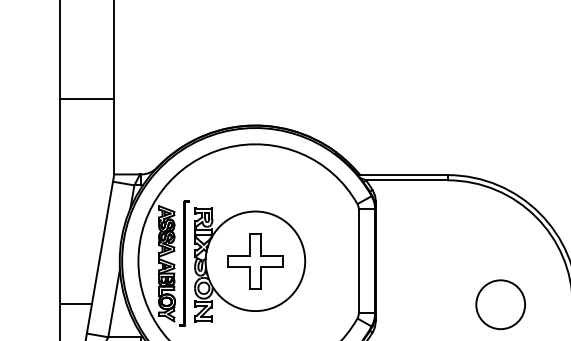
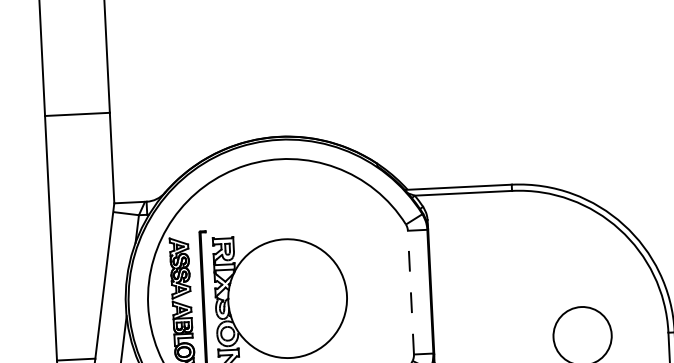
part: (255, 261) -> (287, 298), removed
line: (358, 261) -> (410, 292), solid -> dashed

